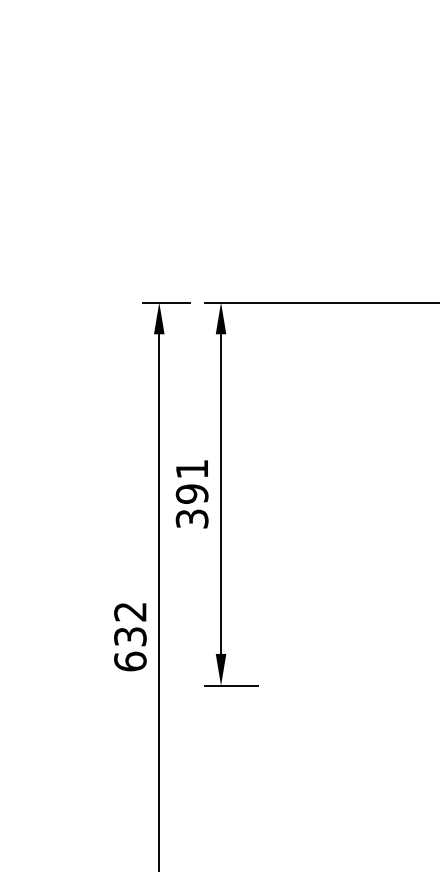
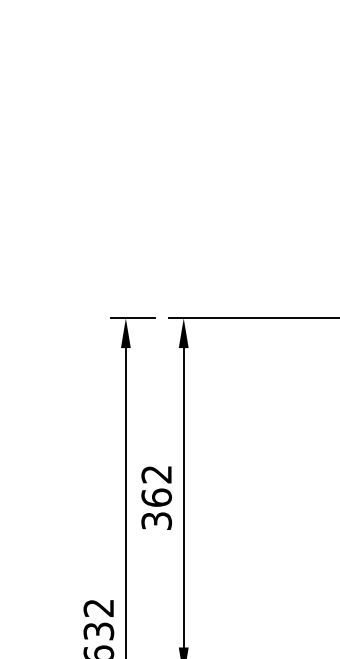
text: (191, 481) -> (156, 485), 391 -> 362

